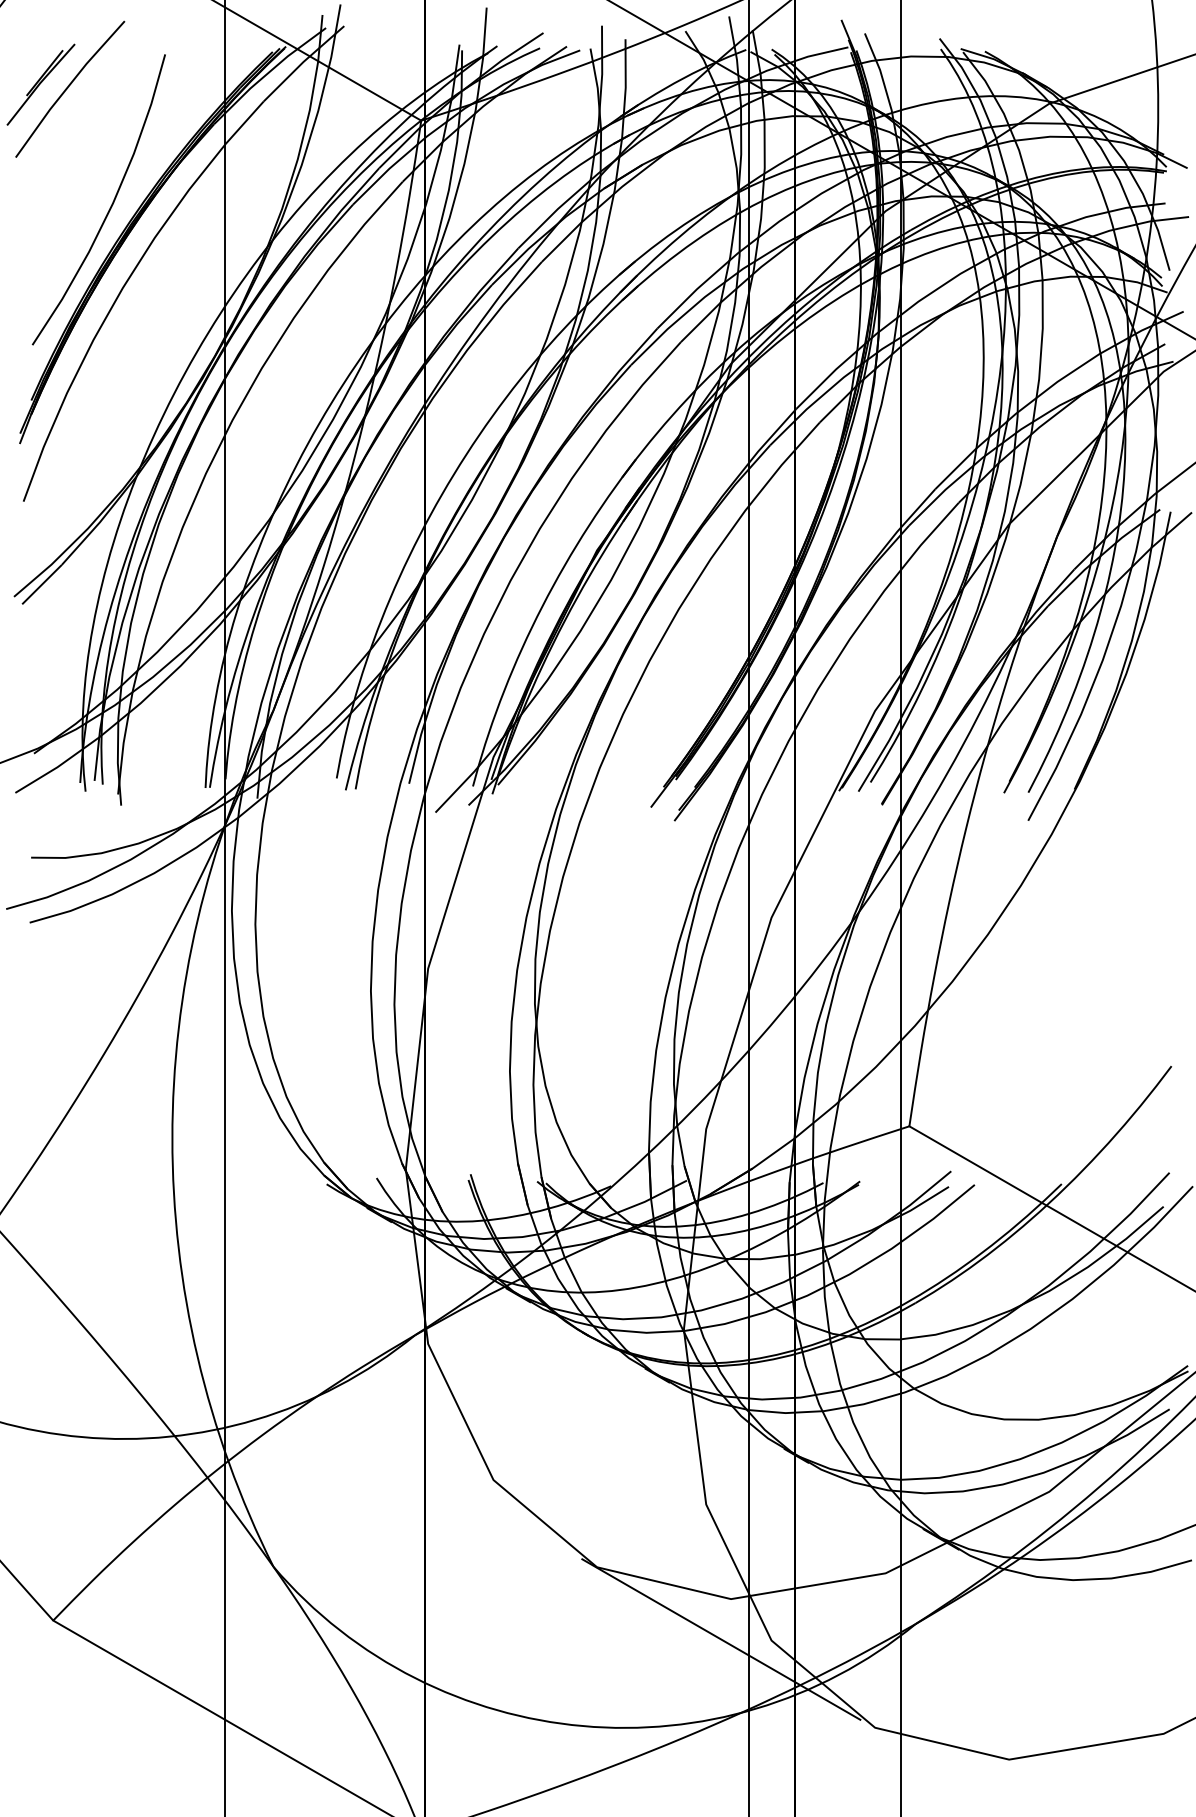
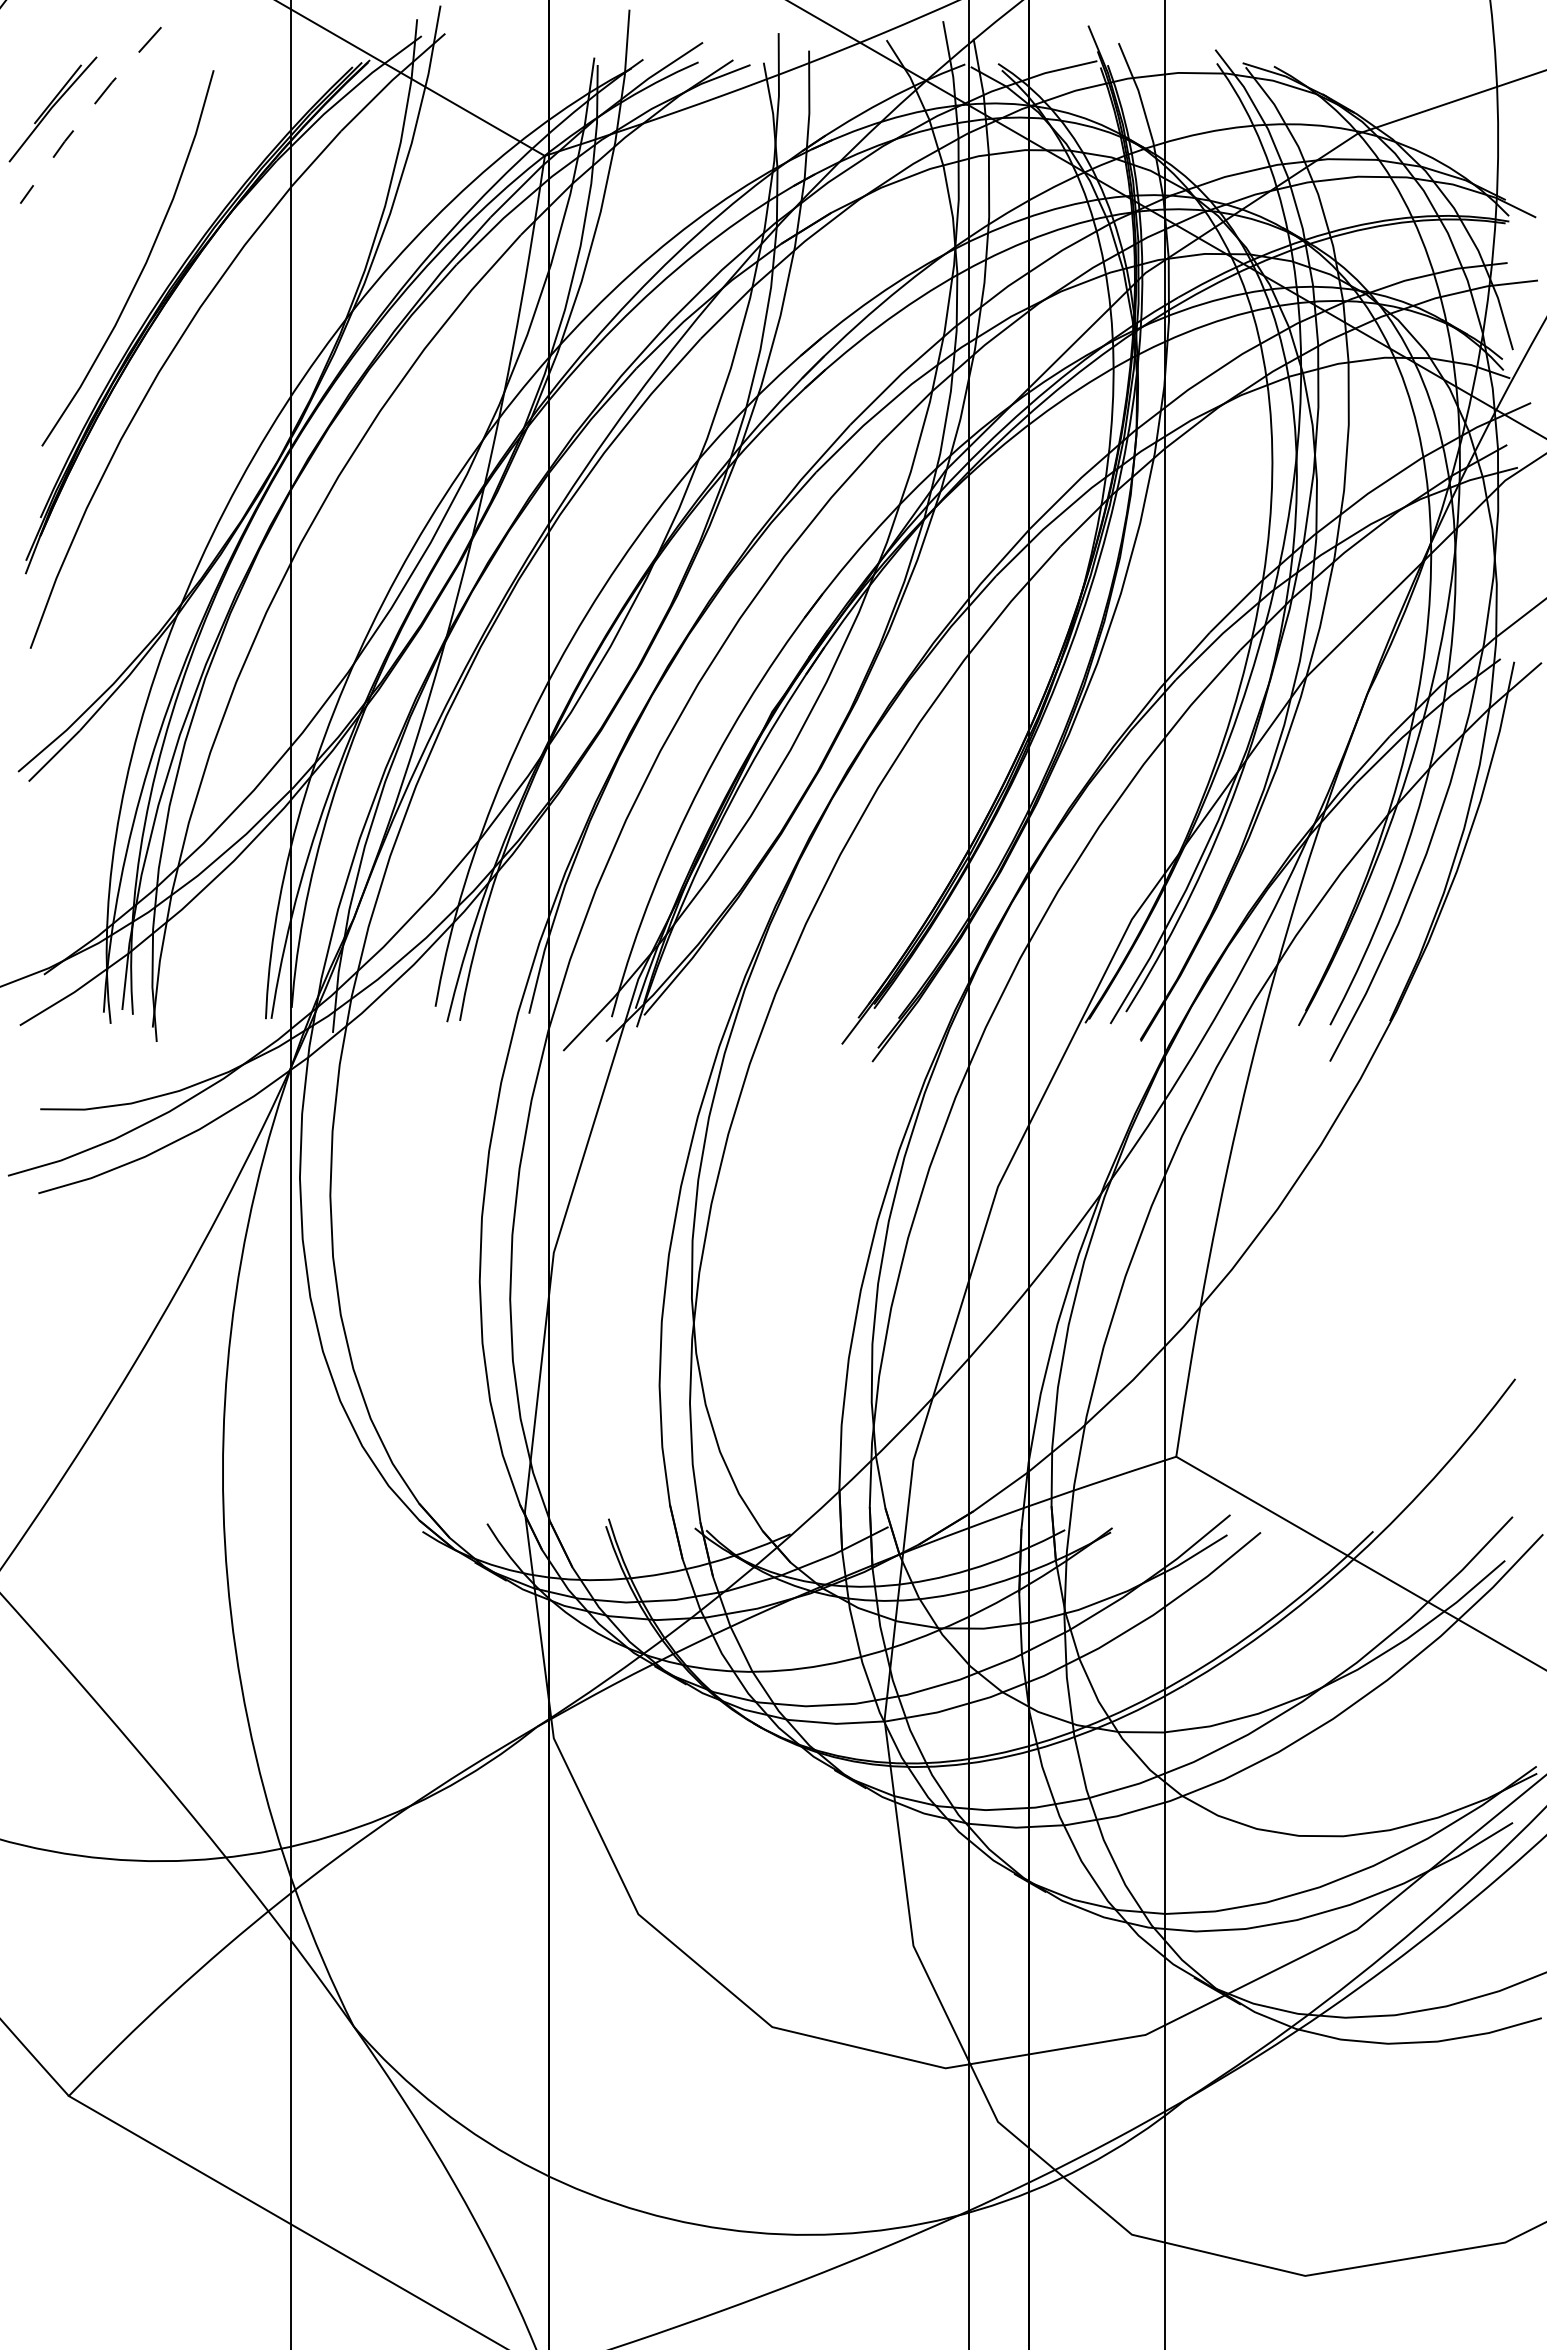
line: (67, 87) -> (87, 112), solid -> dashed
line: (720, 1639) -> (932, 2120), removed

